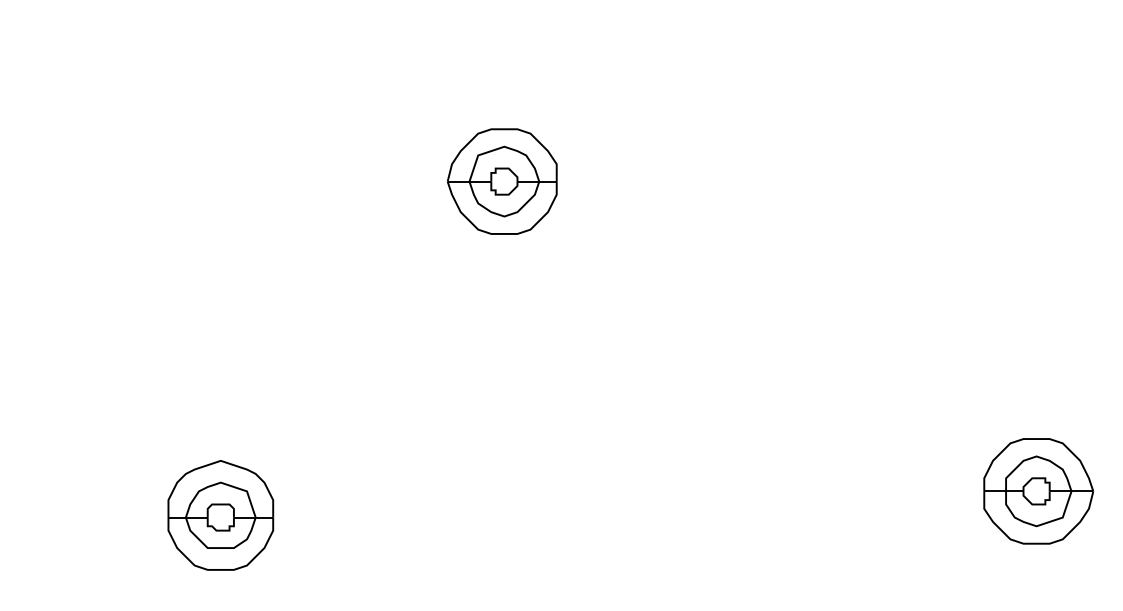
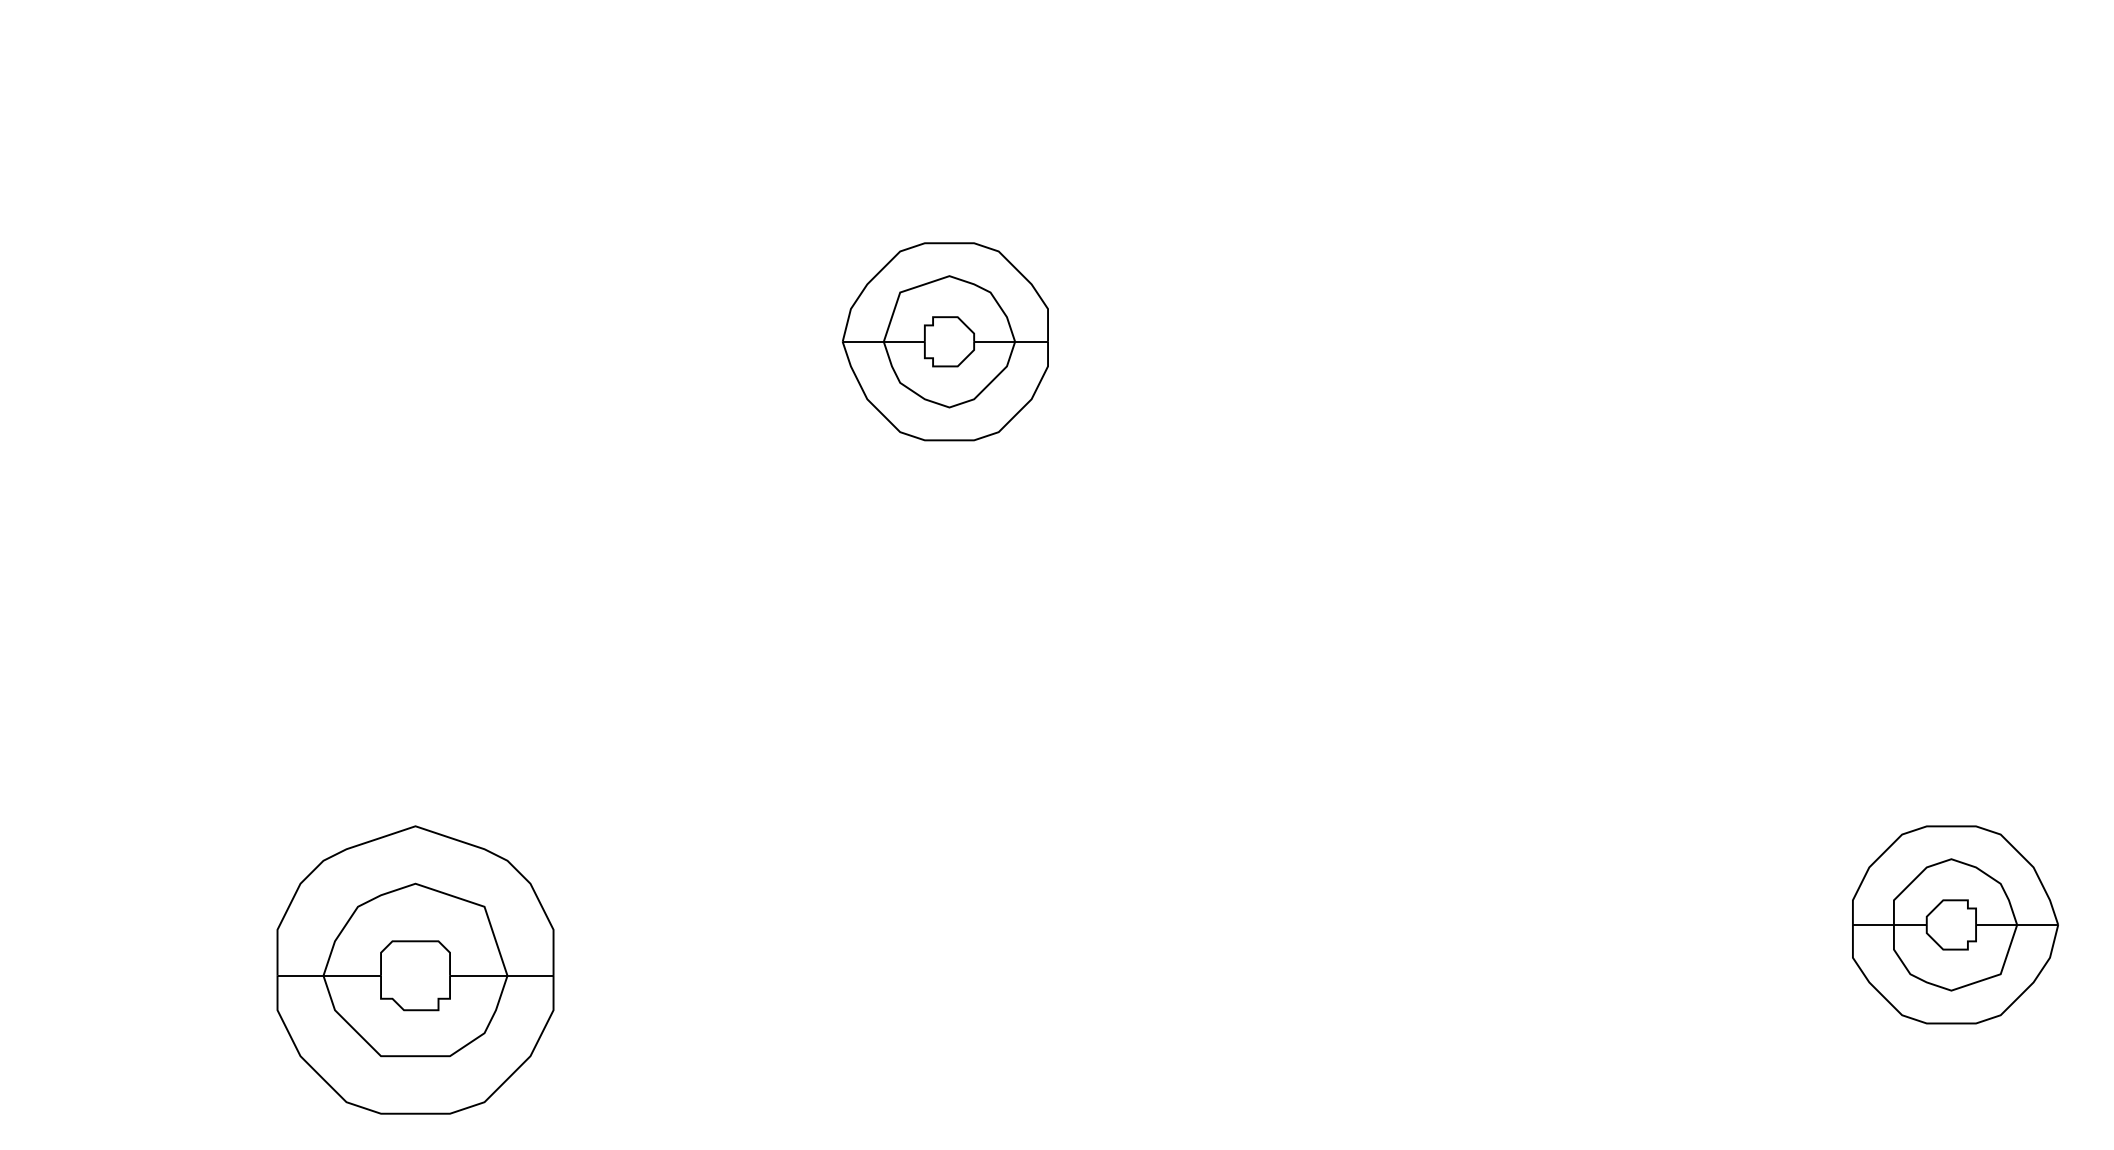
part: (220, 515) -> (415, 970), size x1.4

